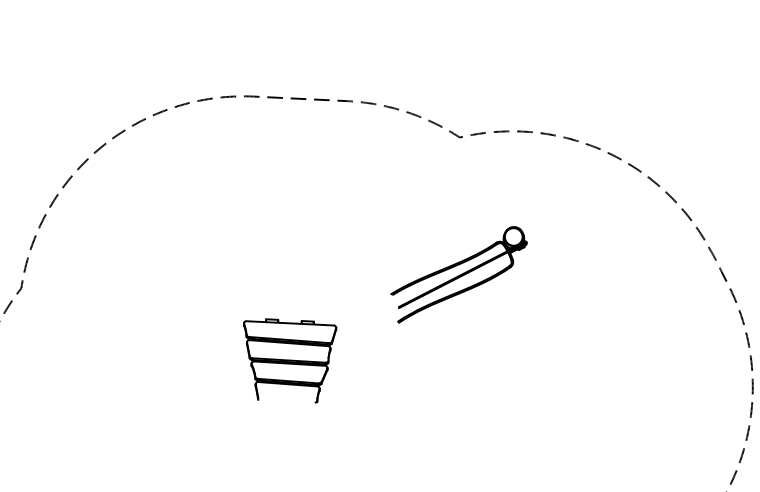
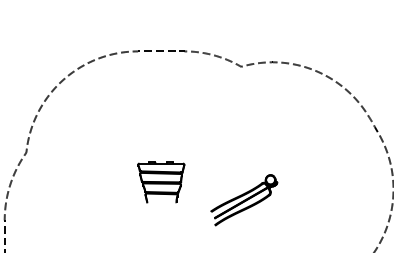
part: (459, 275) -> (244, 200), moved

